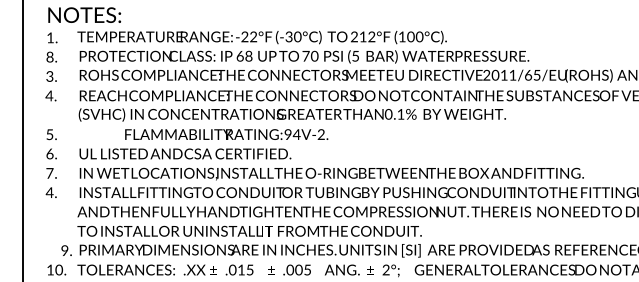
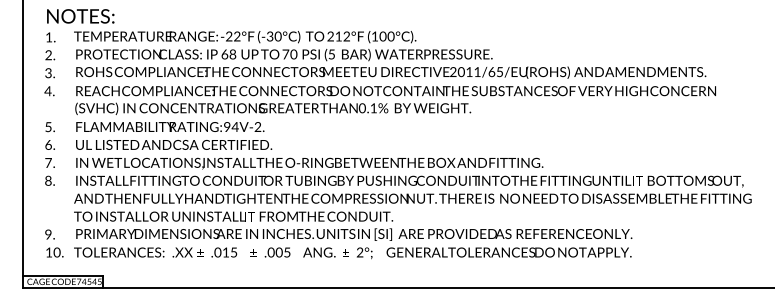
text: (49, 57) -> (48, 55), 8. -> 2.
text: (226, 134) -> (170, 126), moved
text: (48, 192) -> (47, 180), 4. -> 8.
text: (66, 250) -> (49, 234), moved

